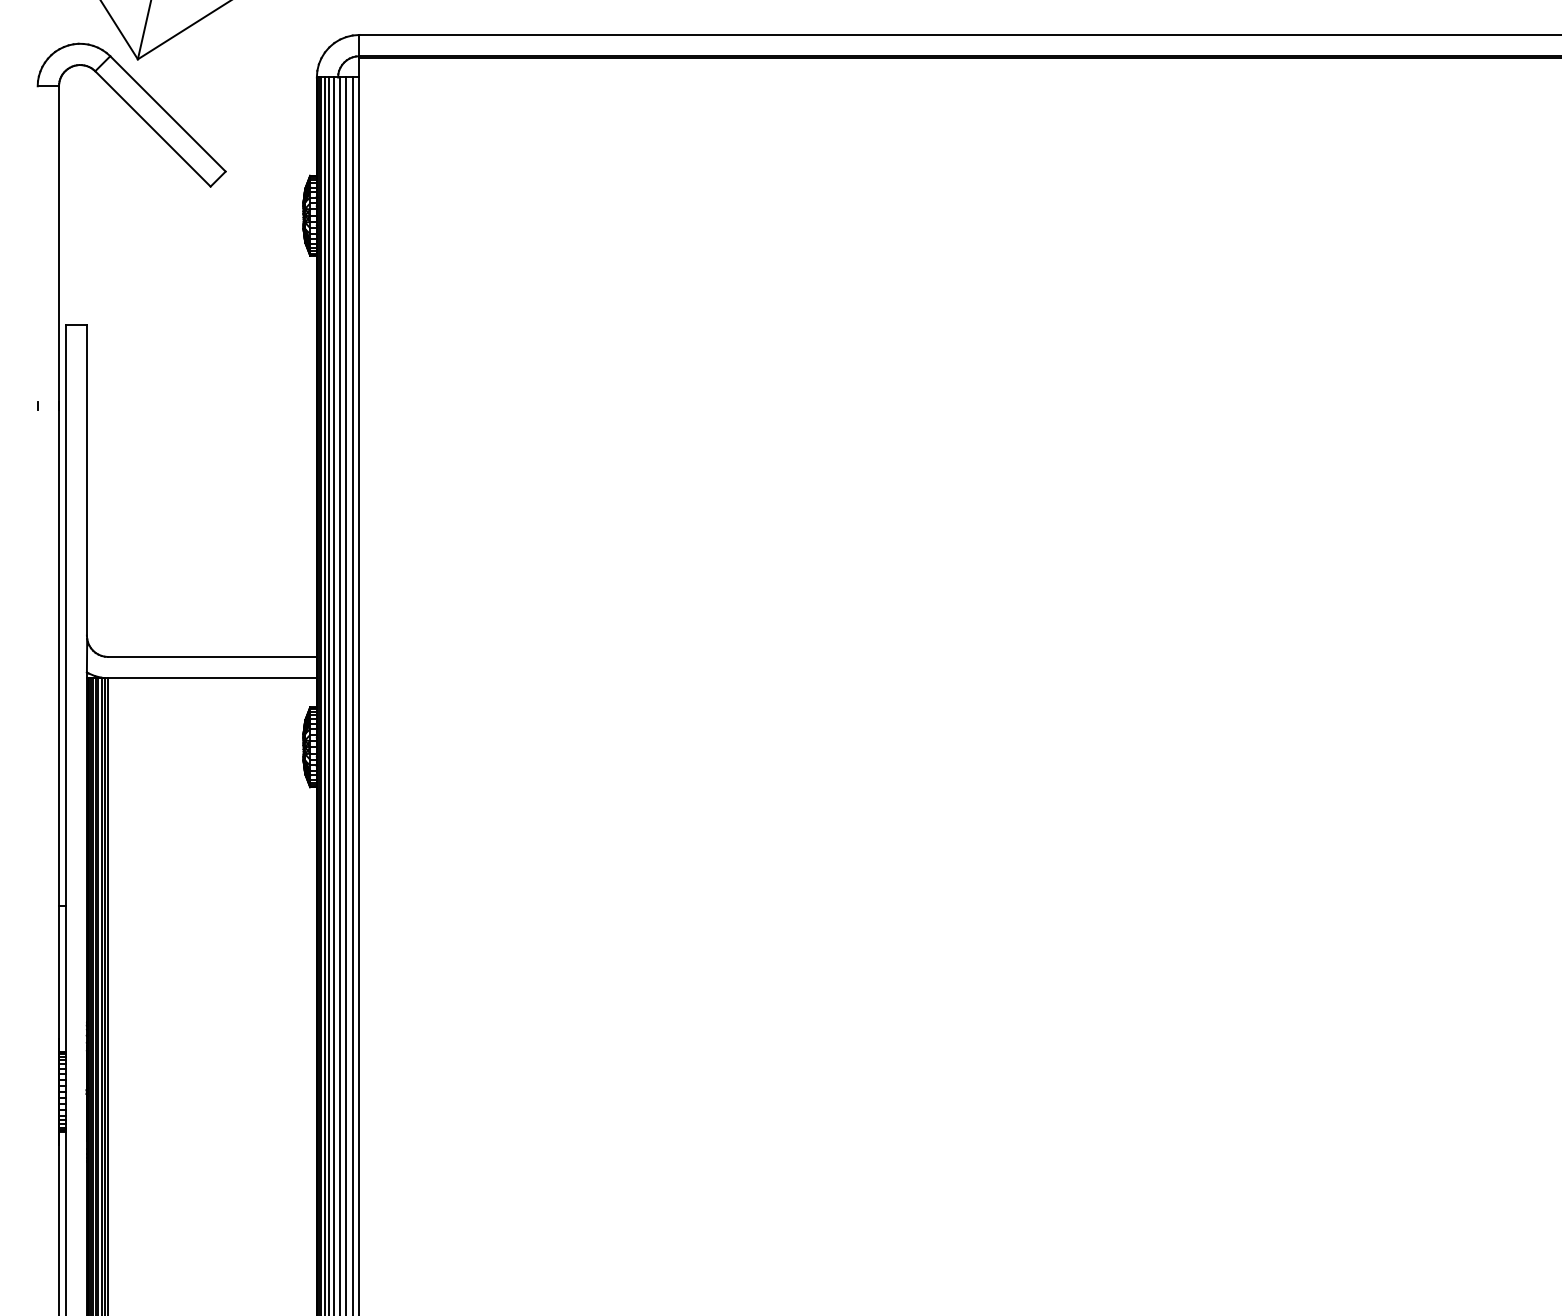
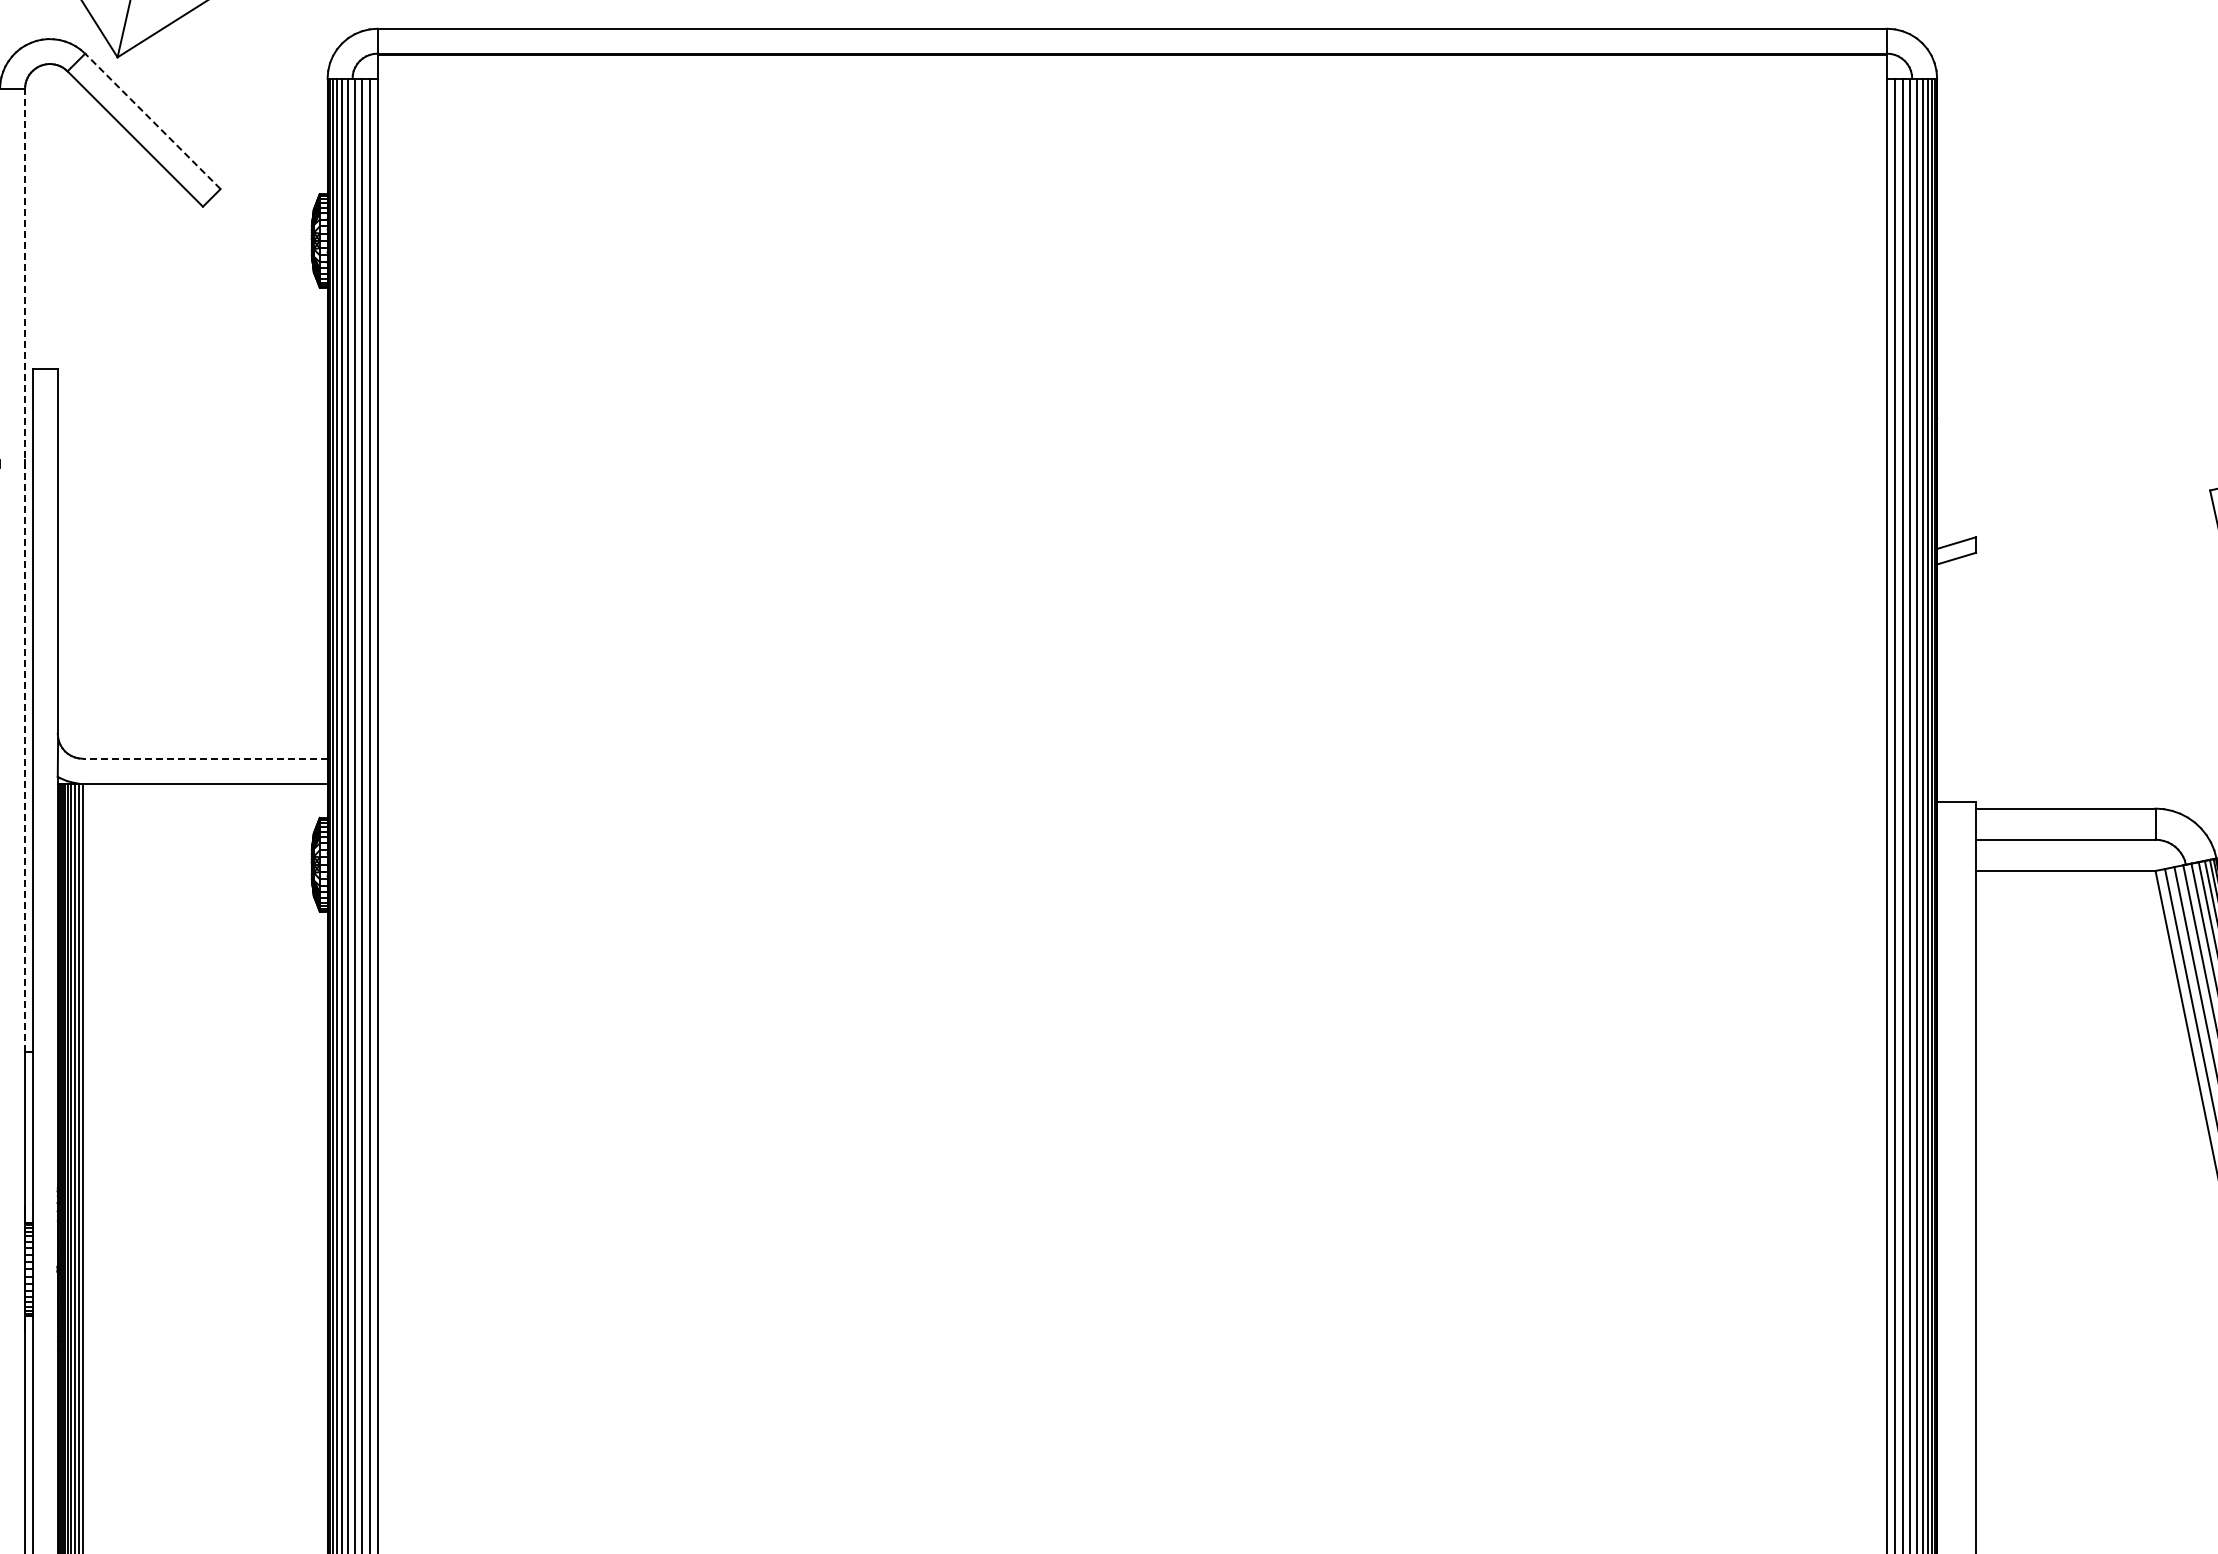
line: (167, 114) -> (152, 121), solid -> dashed
line: (59, 495) -> (25, 569), solid -> dashed
line: (211, 656) -> (204, 758), solid -> dashed

